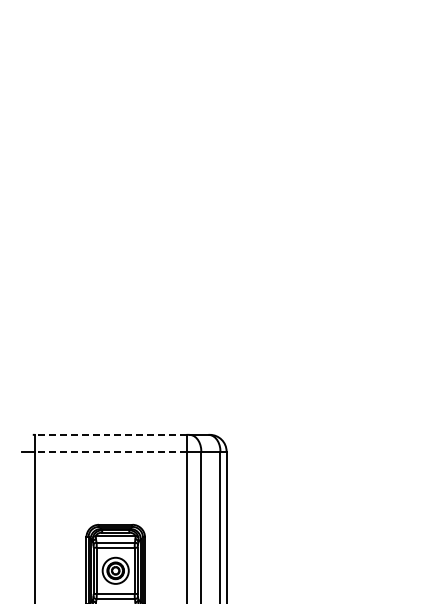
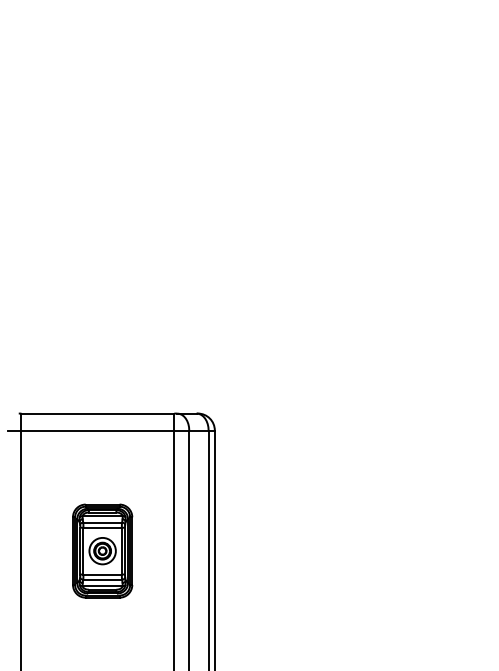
line: (110, 434) -> (97, 413), dashed -> solid
line: (110, 451) -> (97, 430), dashed -> solid

